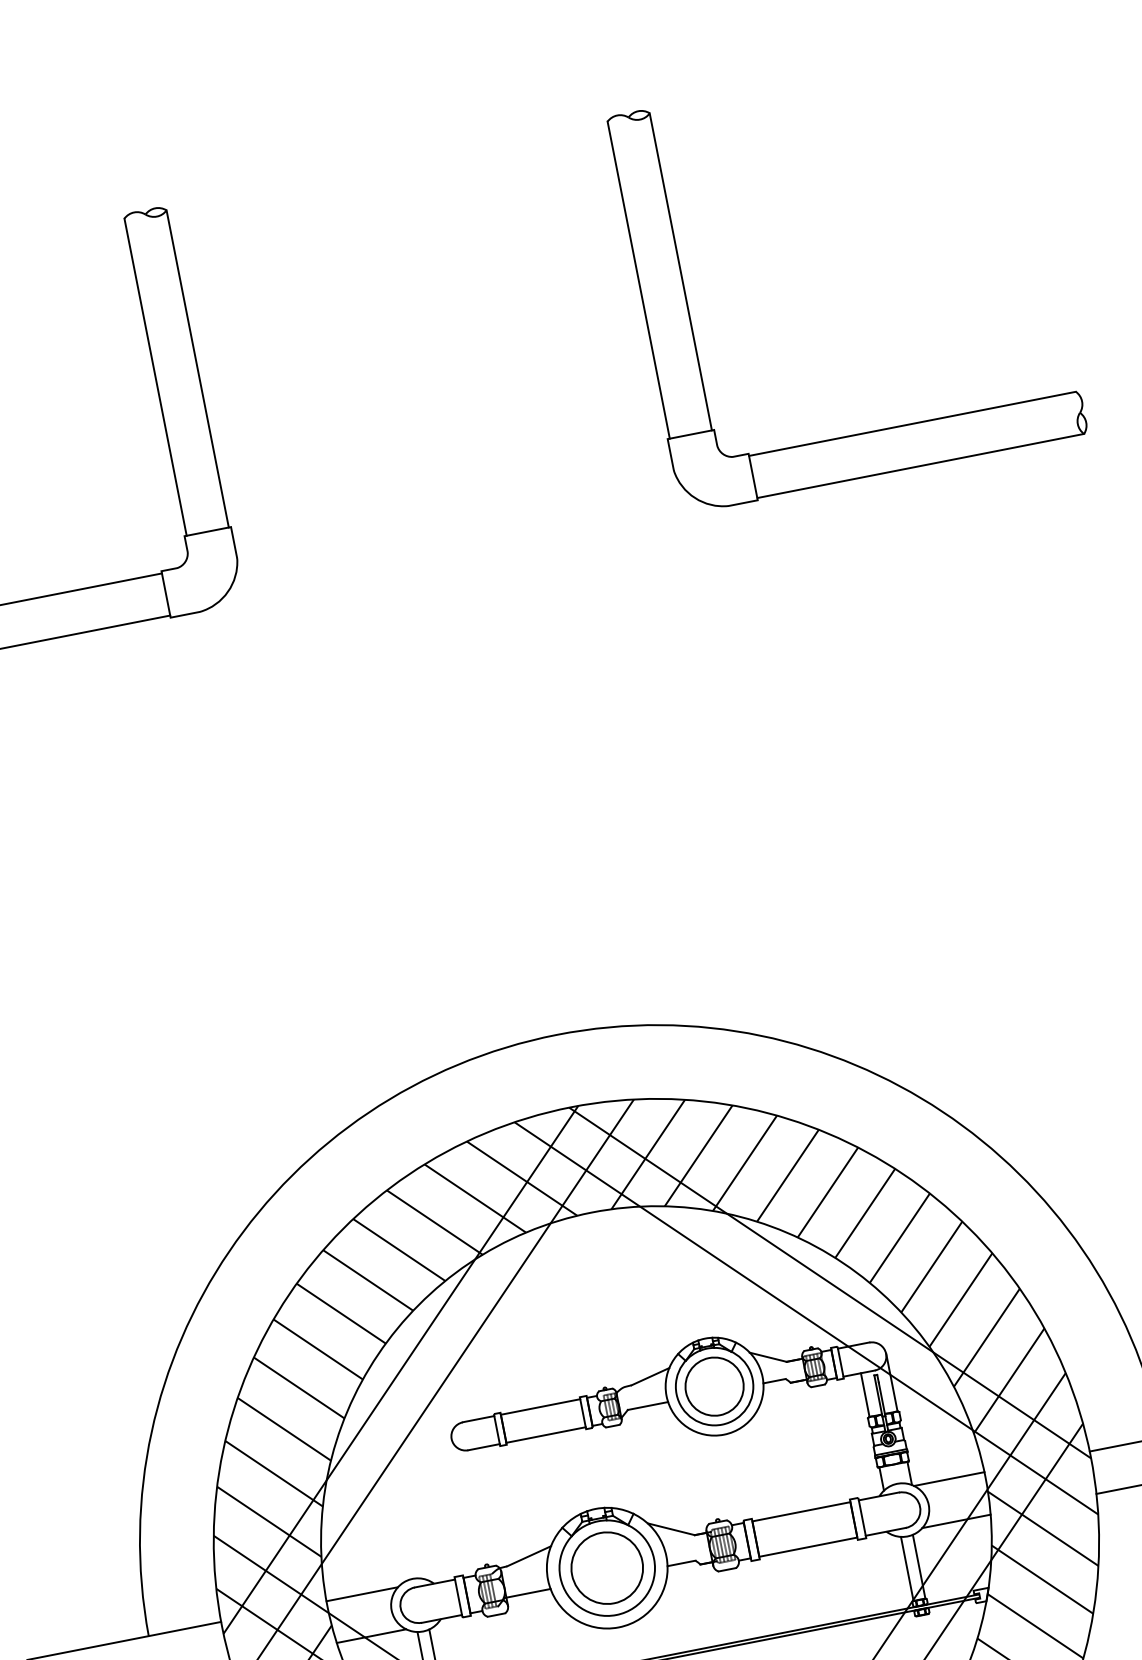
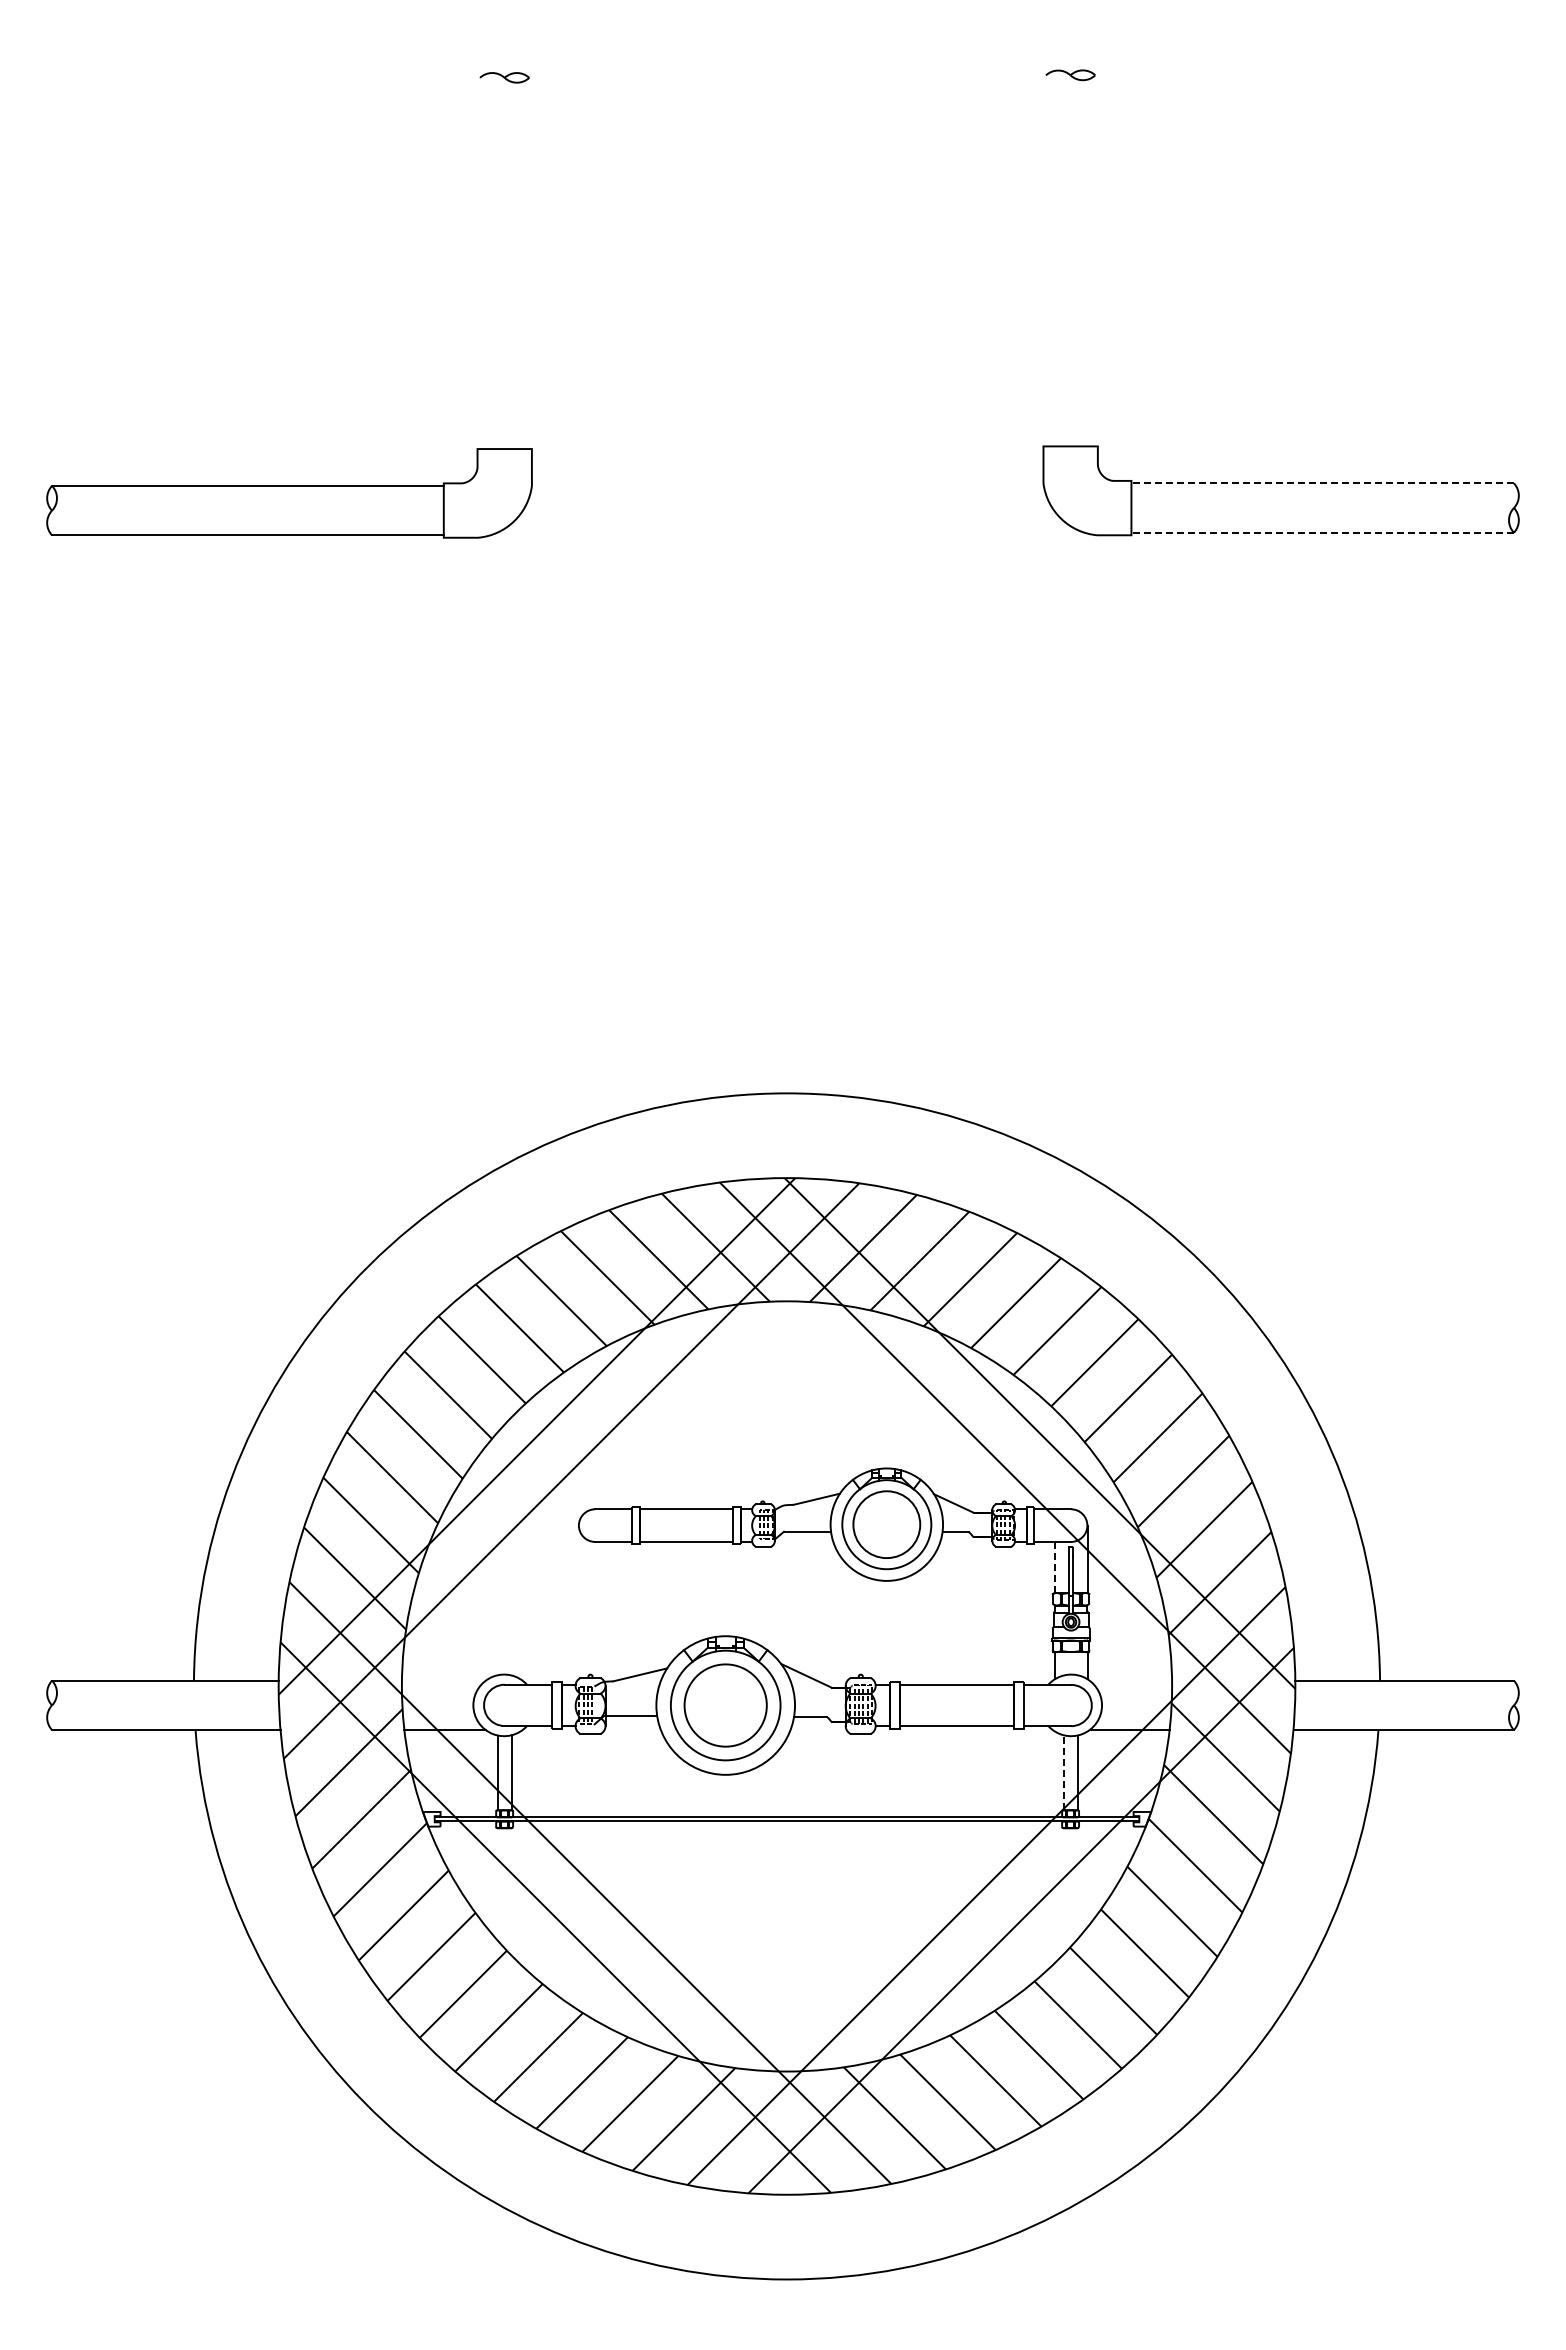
line: (680, 271) -> (1095, 260), removed
line: (638, 279) -> (1045, 260), removed
line: (197, 368) -> (529, 263), removed
line: (156, 377) -> (480, 263), removed
line: (912, 424) -> (1322, 483), solid -> dashed
line: (920, 465) -> (1322, 532), solid -> dashed
line: (865, 1395) -> (1054, 1567), solid -> dashed
line: (948, 1478) -> (1130, 1680), removed
line: (907, 1568) -> (1063, 1772), solid -> dashed
line: (361, 1594) -> (443, 1680), removed

